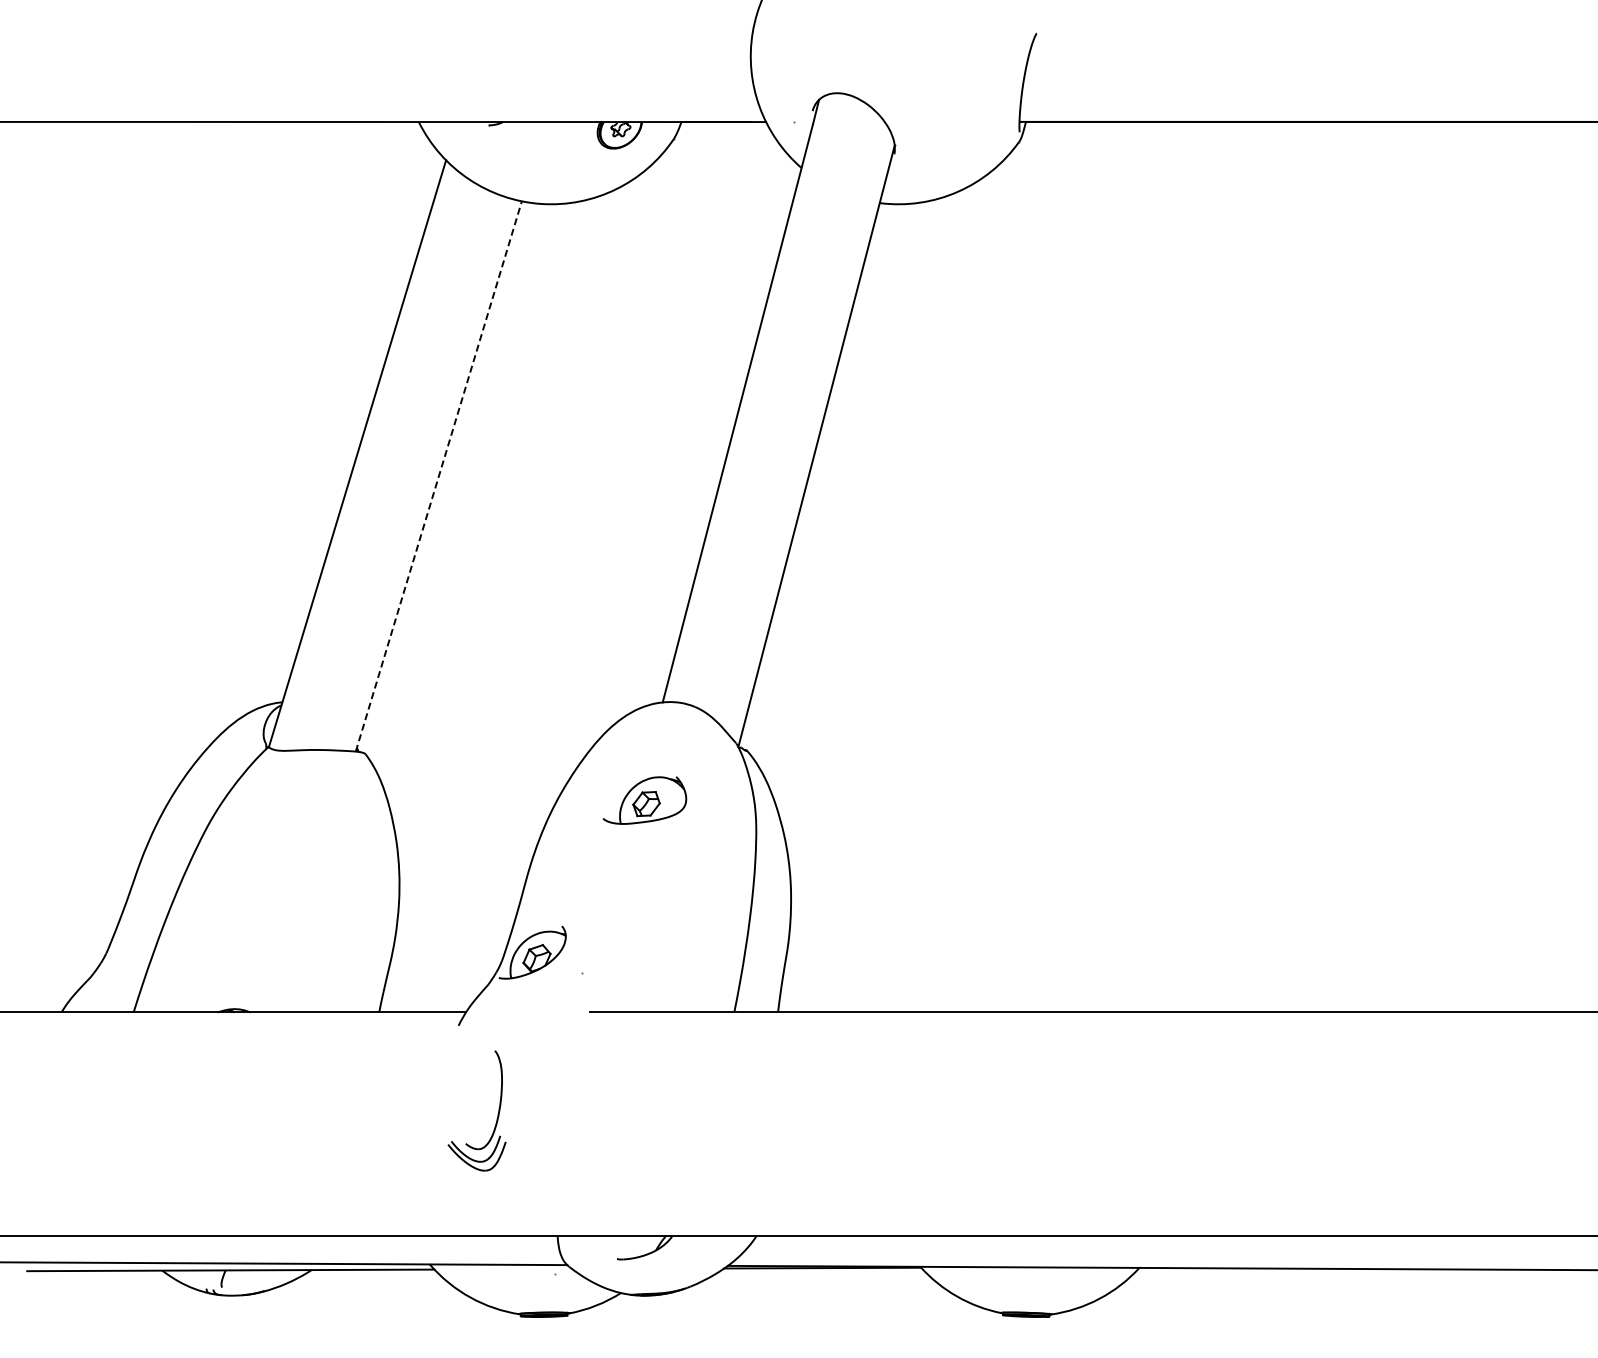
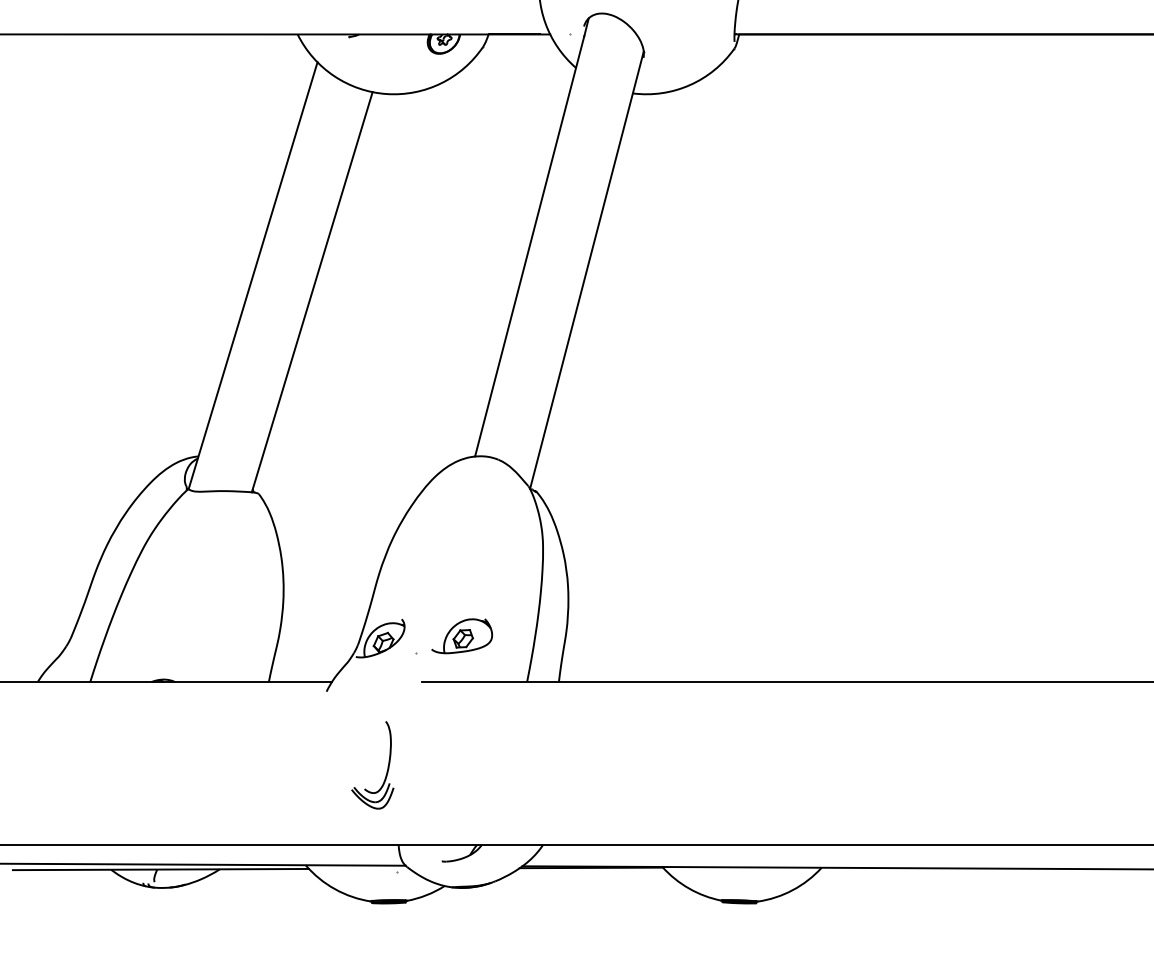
line: (438, 476) -> (312, 292), dashed -> solid
part: (644, 800) -> (461, 636), moved
part: (497, 1114) -> (387, 767), moved

